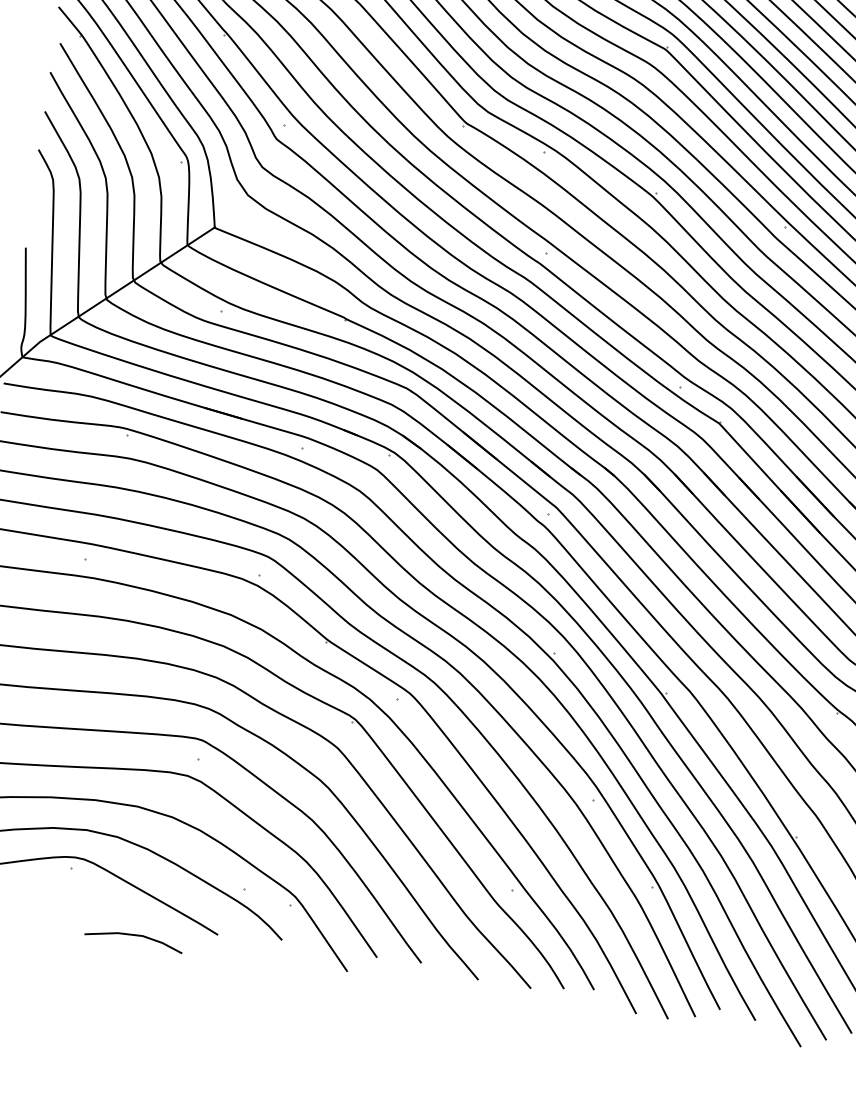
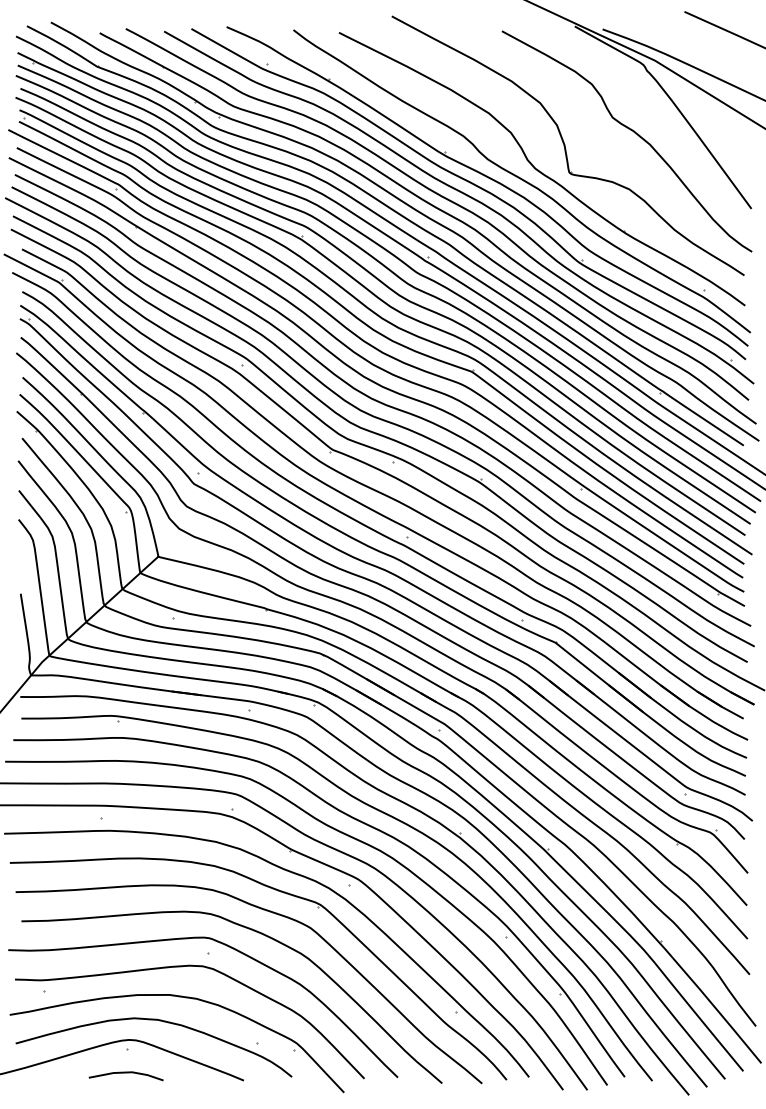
line: (133, 936) -> (125, 1073), moved

